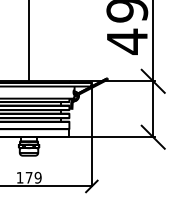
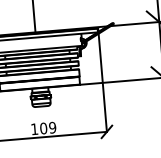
text: (28, 177) -> (43, 128), 179 -> 109

